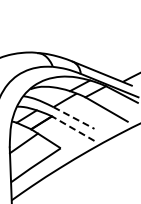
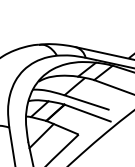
line: (74, 118) -> (87, 102), dashed -> solid
line: (72, 128) -> (86, 113), dashed -> solid

